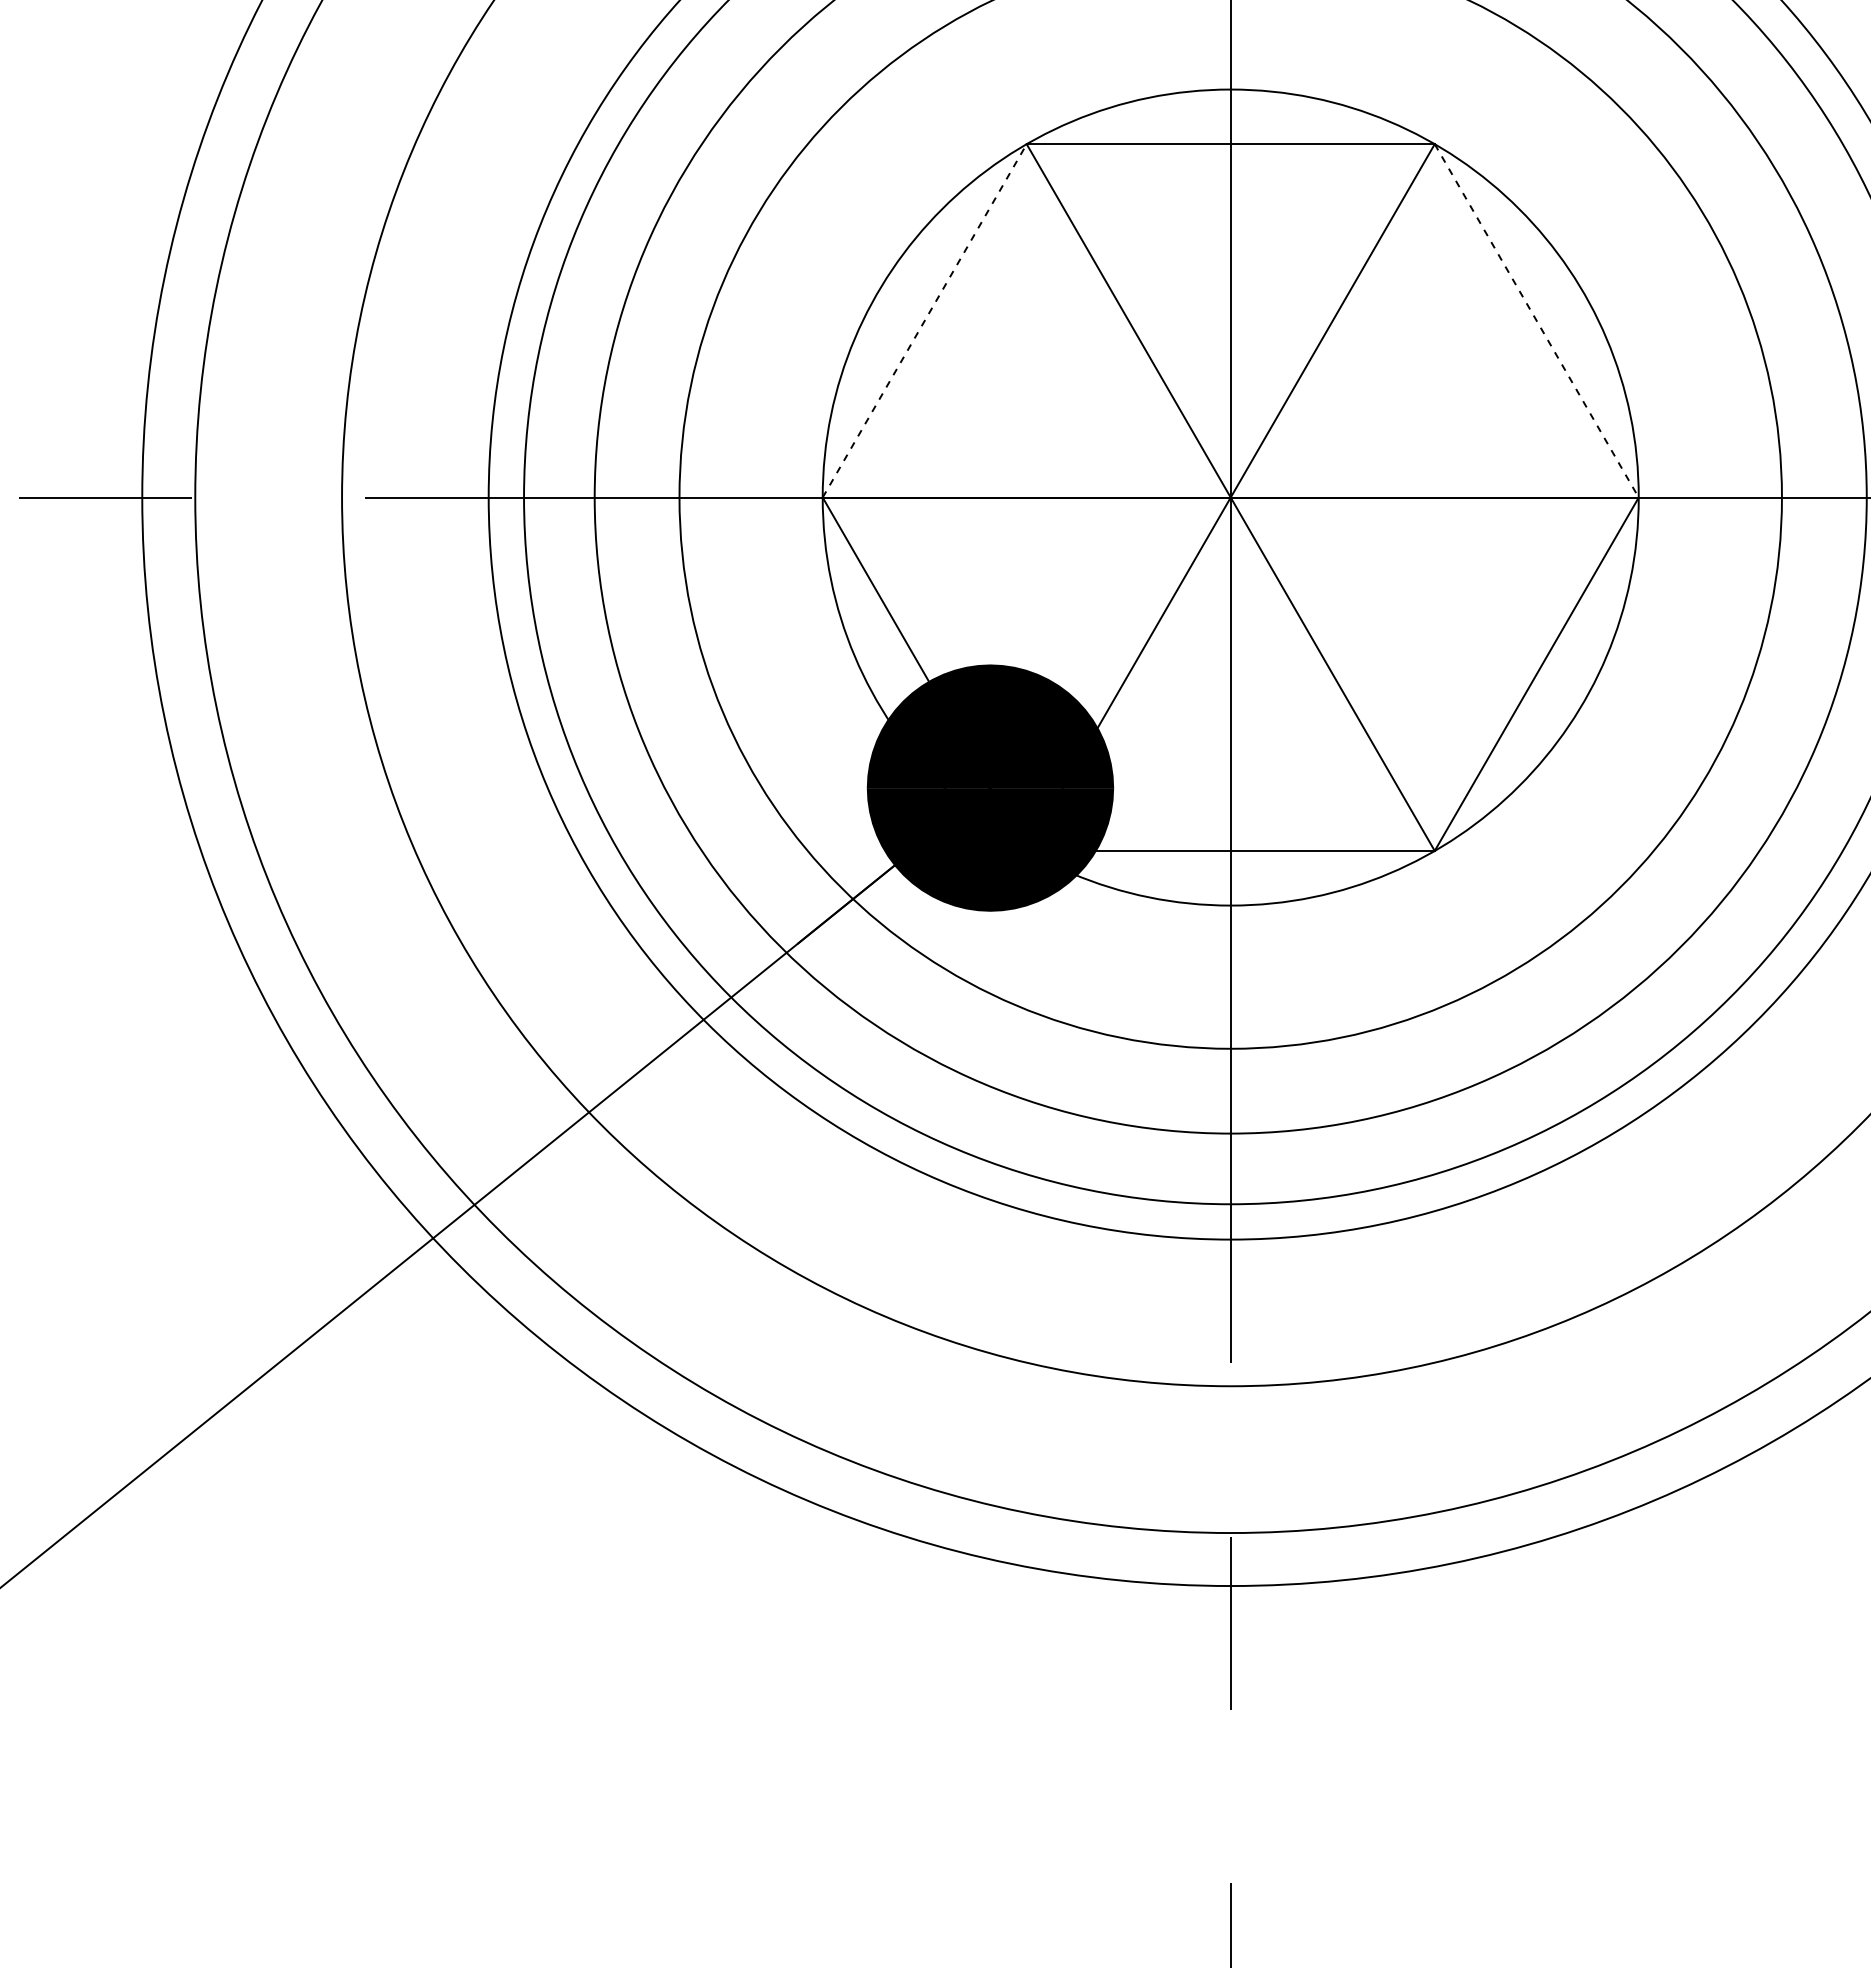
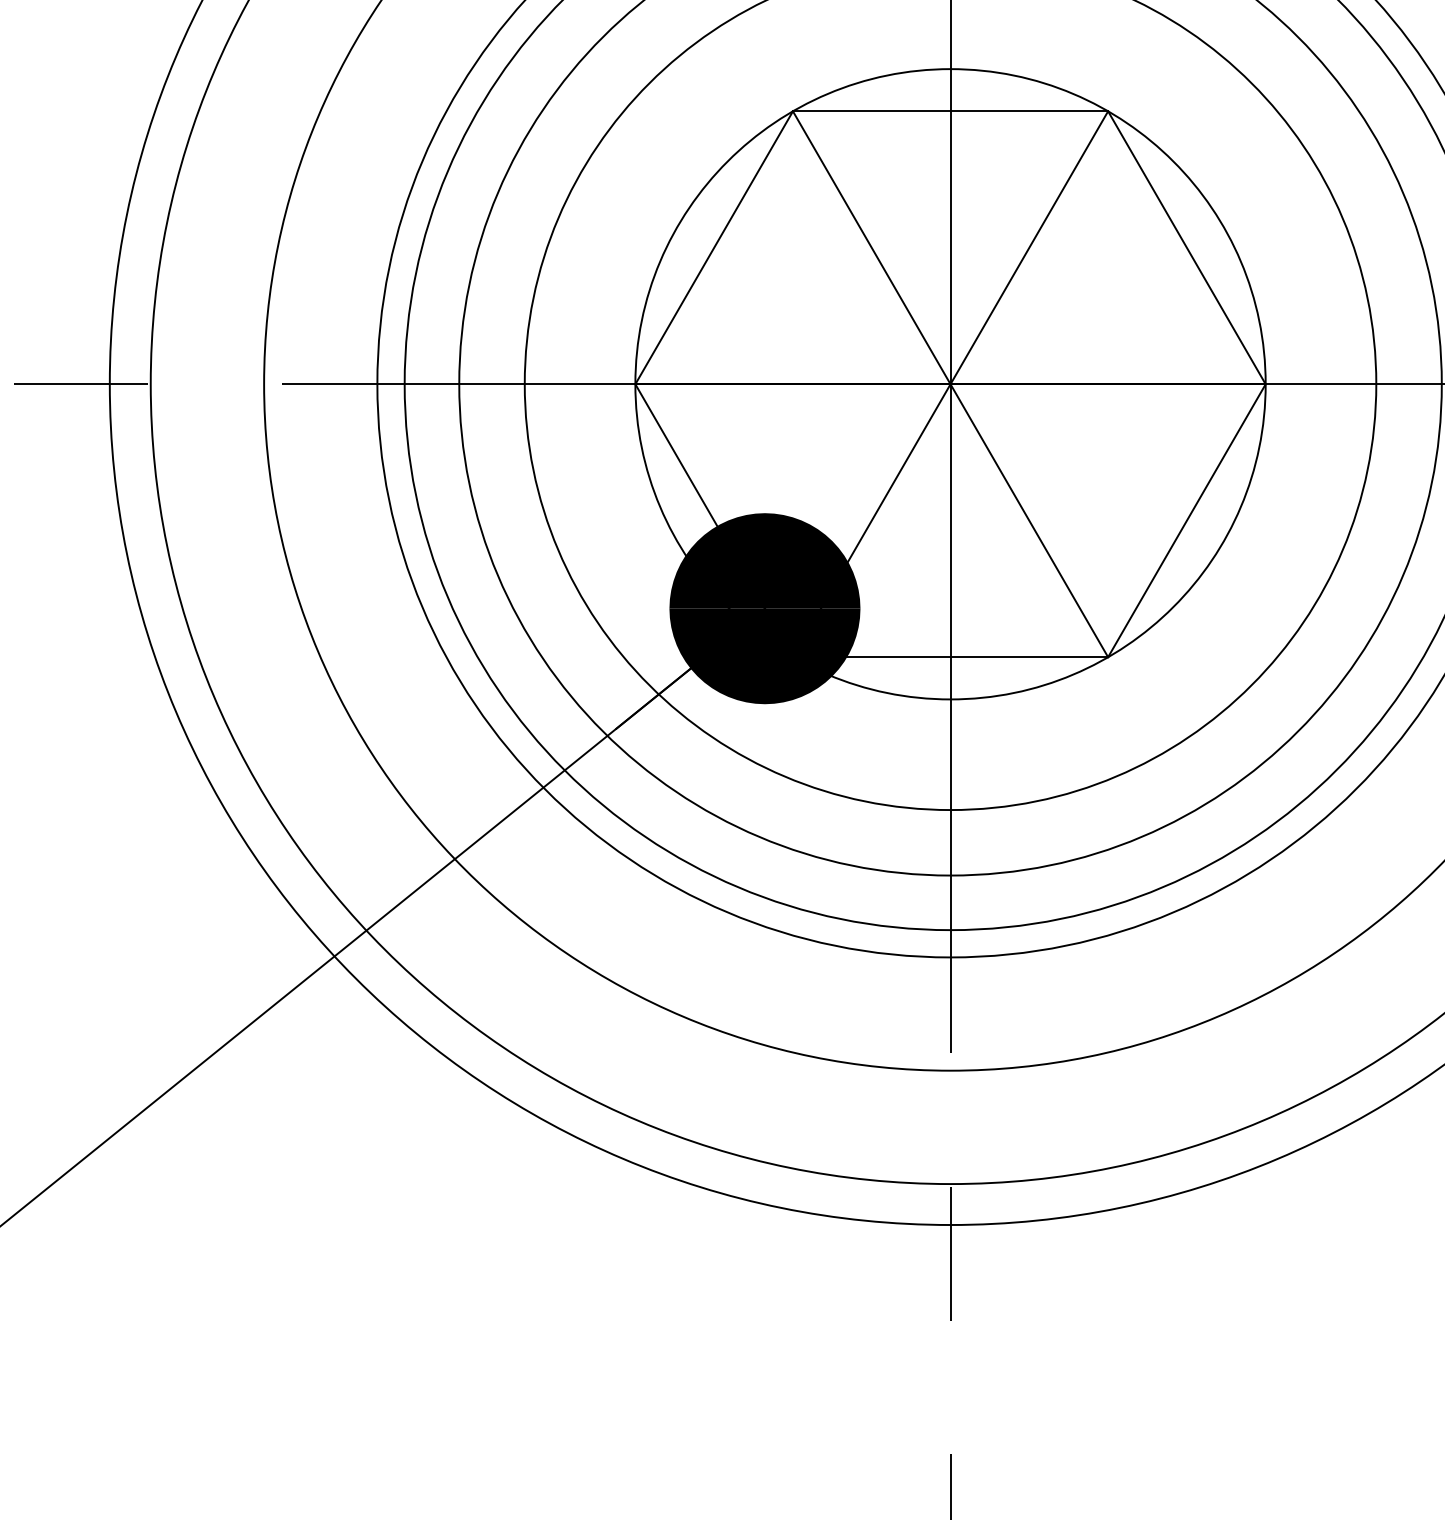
line: (924, 320) -> (714, 247), dashed -> solid
line: (1536, 321) -> (1186, 248), dashed -> solid

